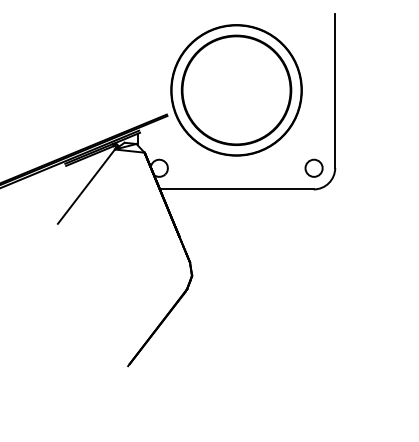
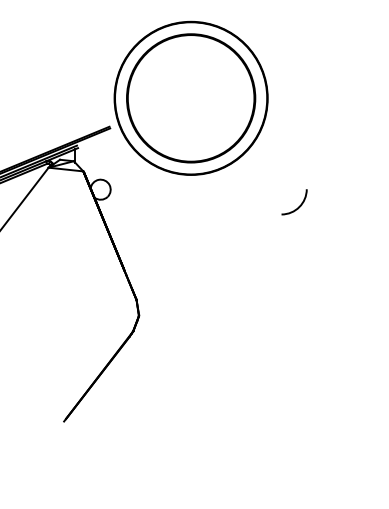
line: (335, 90) -> (307, 98), removed
circle: (313, 167) -> (281, 188), removed
line: (236, 189) -> (191, 214), removed

